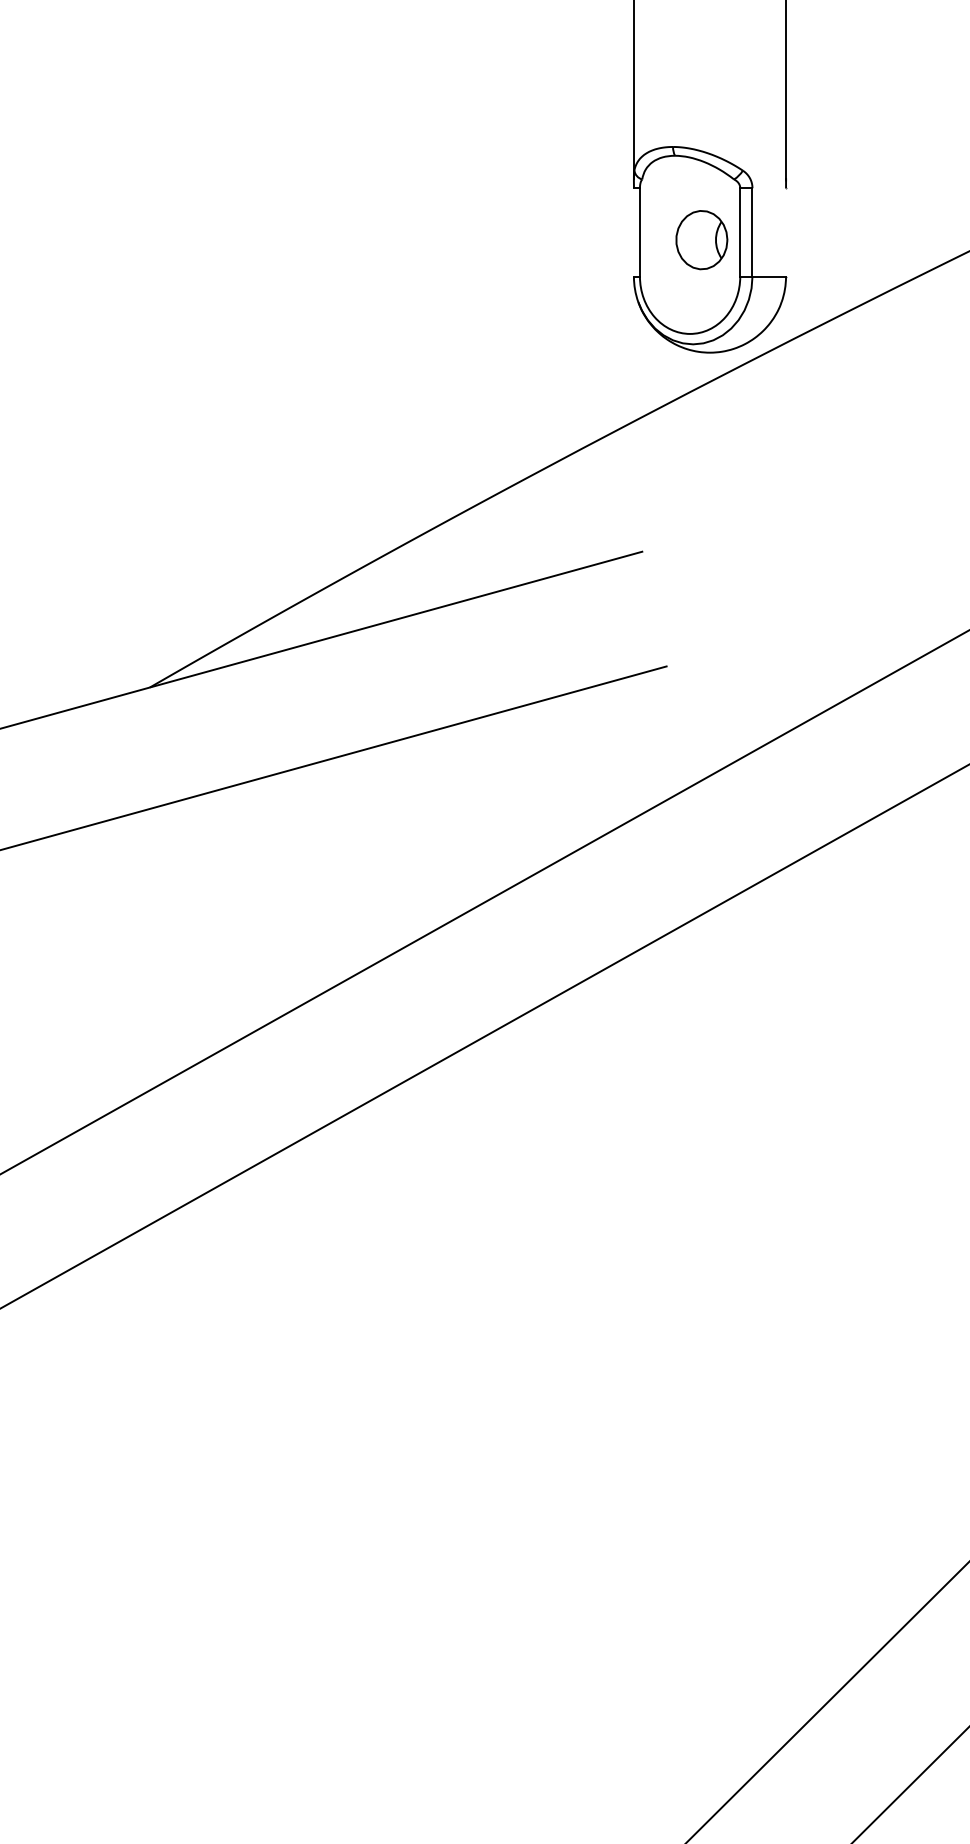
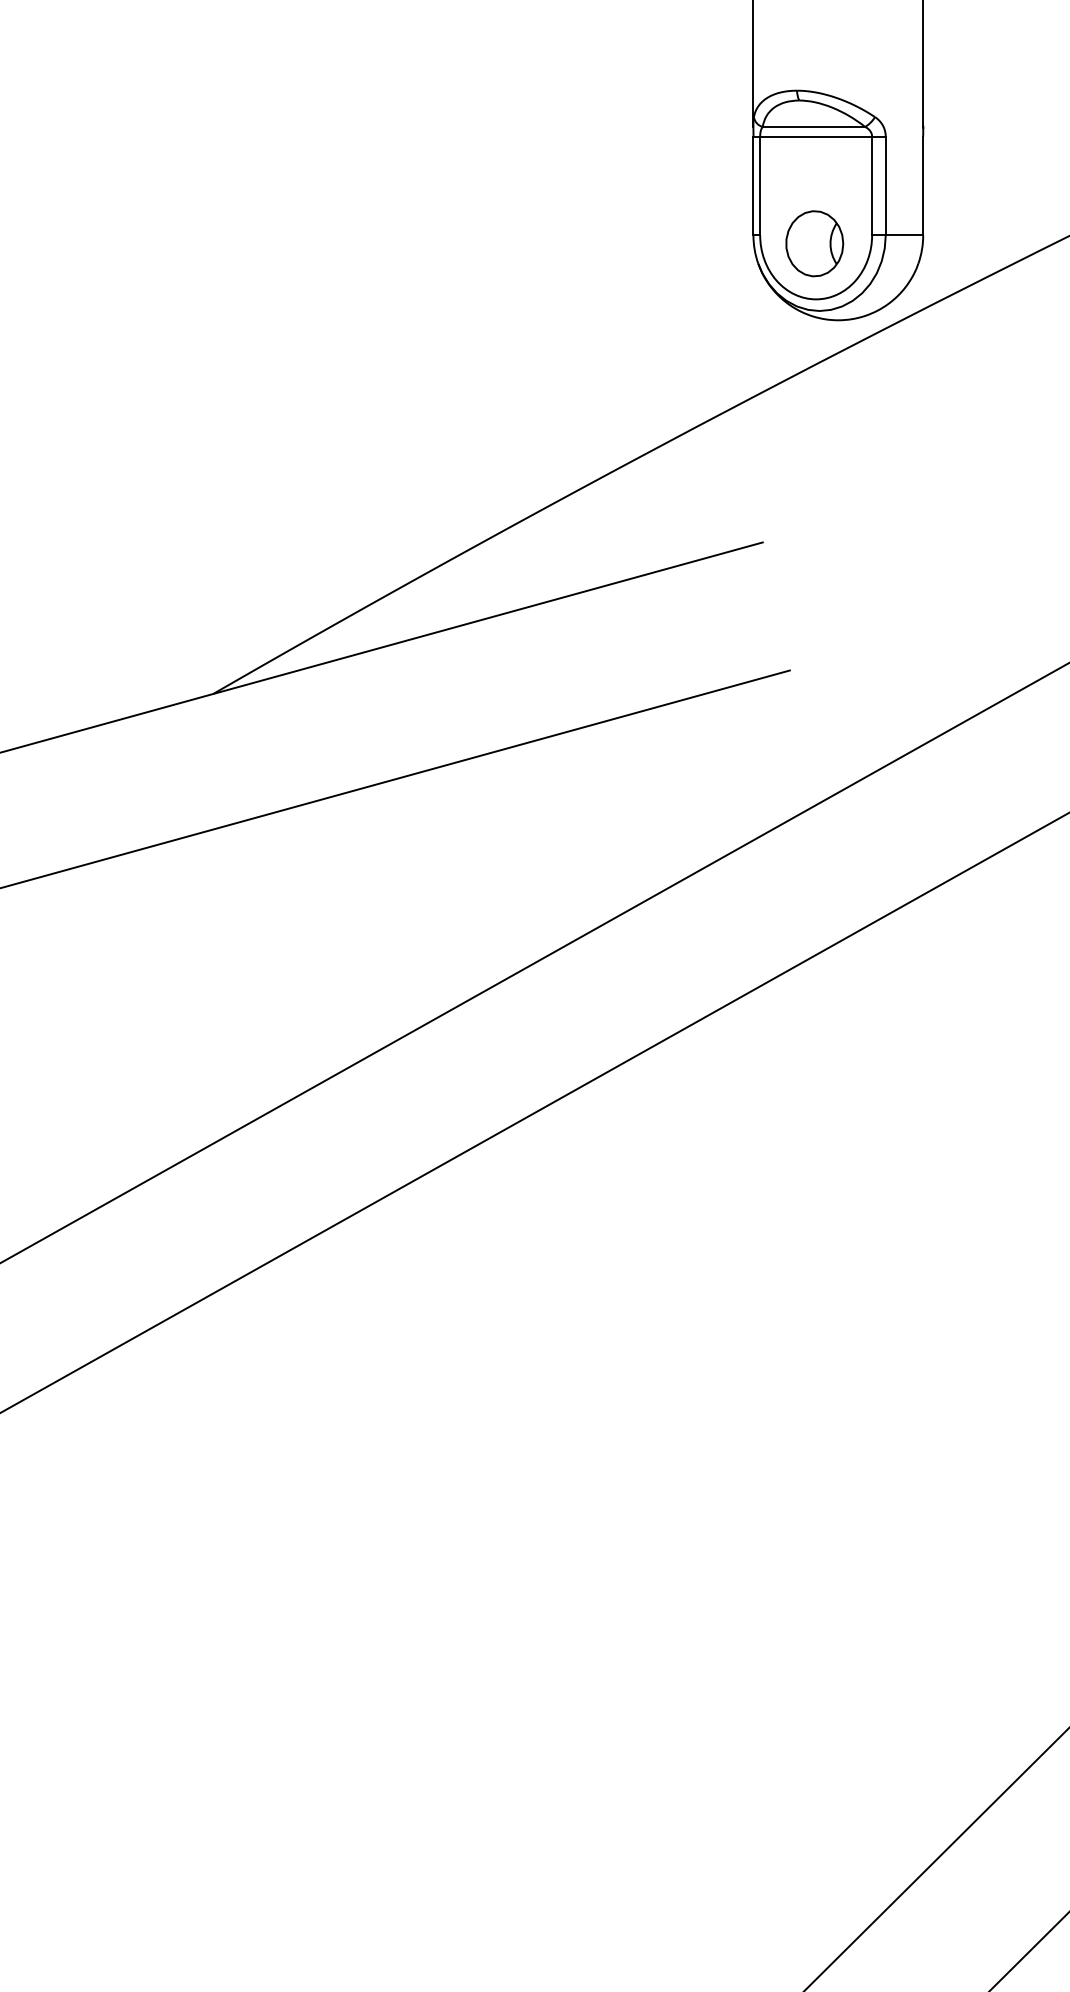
line: (688, 179) -> (814, 127), added
line: (689, 188) -> (815, 137), added
line: (633, 232) -> (752, 186), added
line: (786, 232) -> (923, 186), added
part: (701, 240) -> (814, 244), moved

